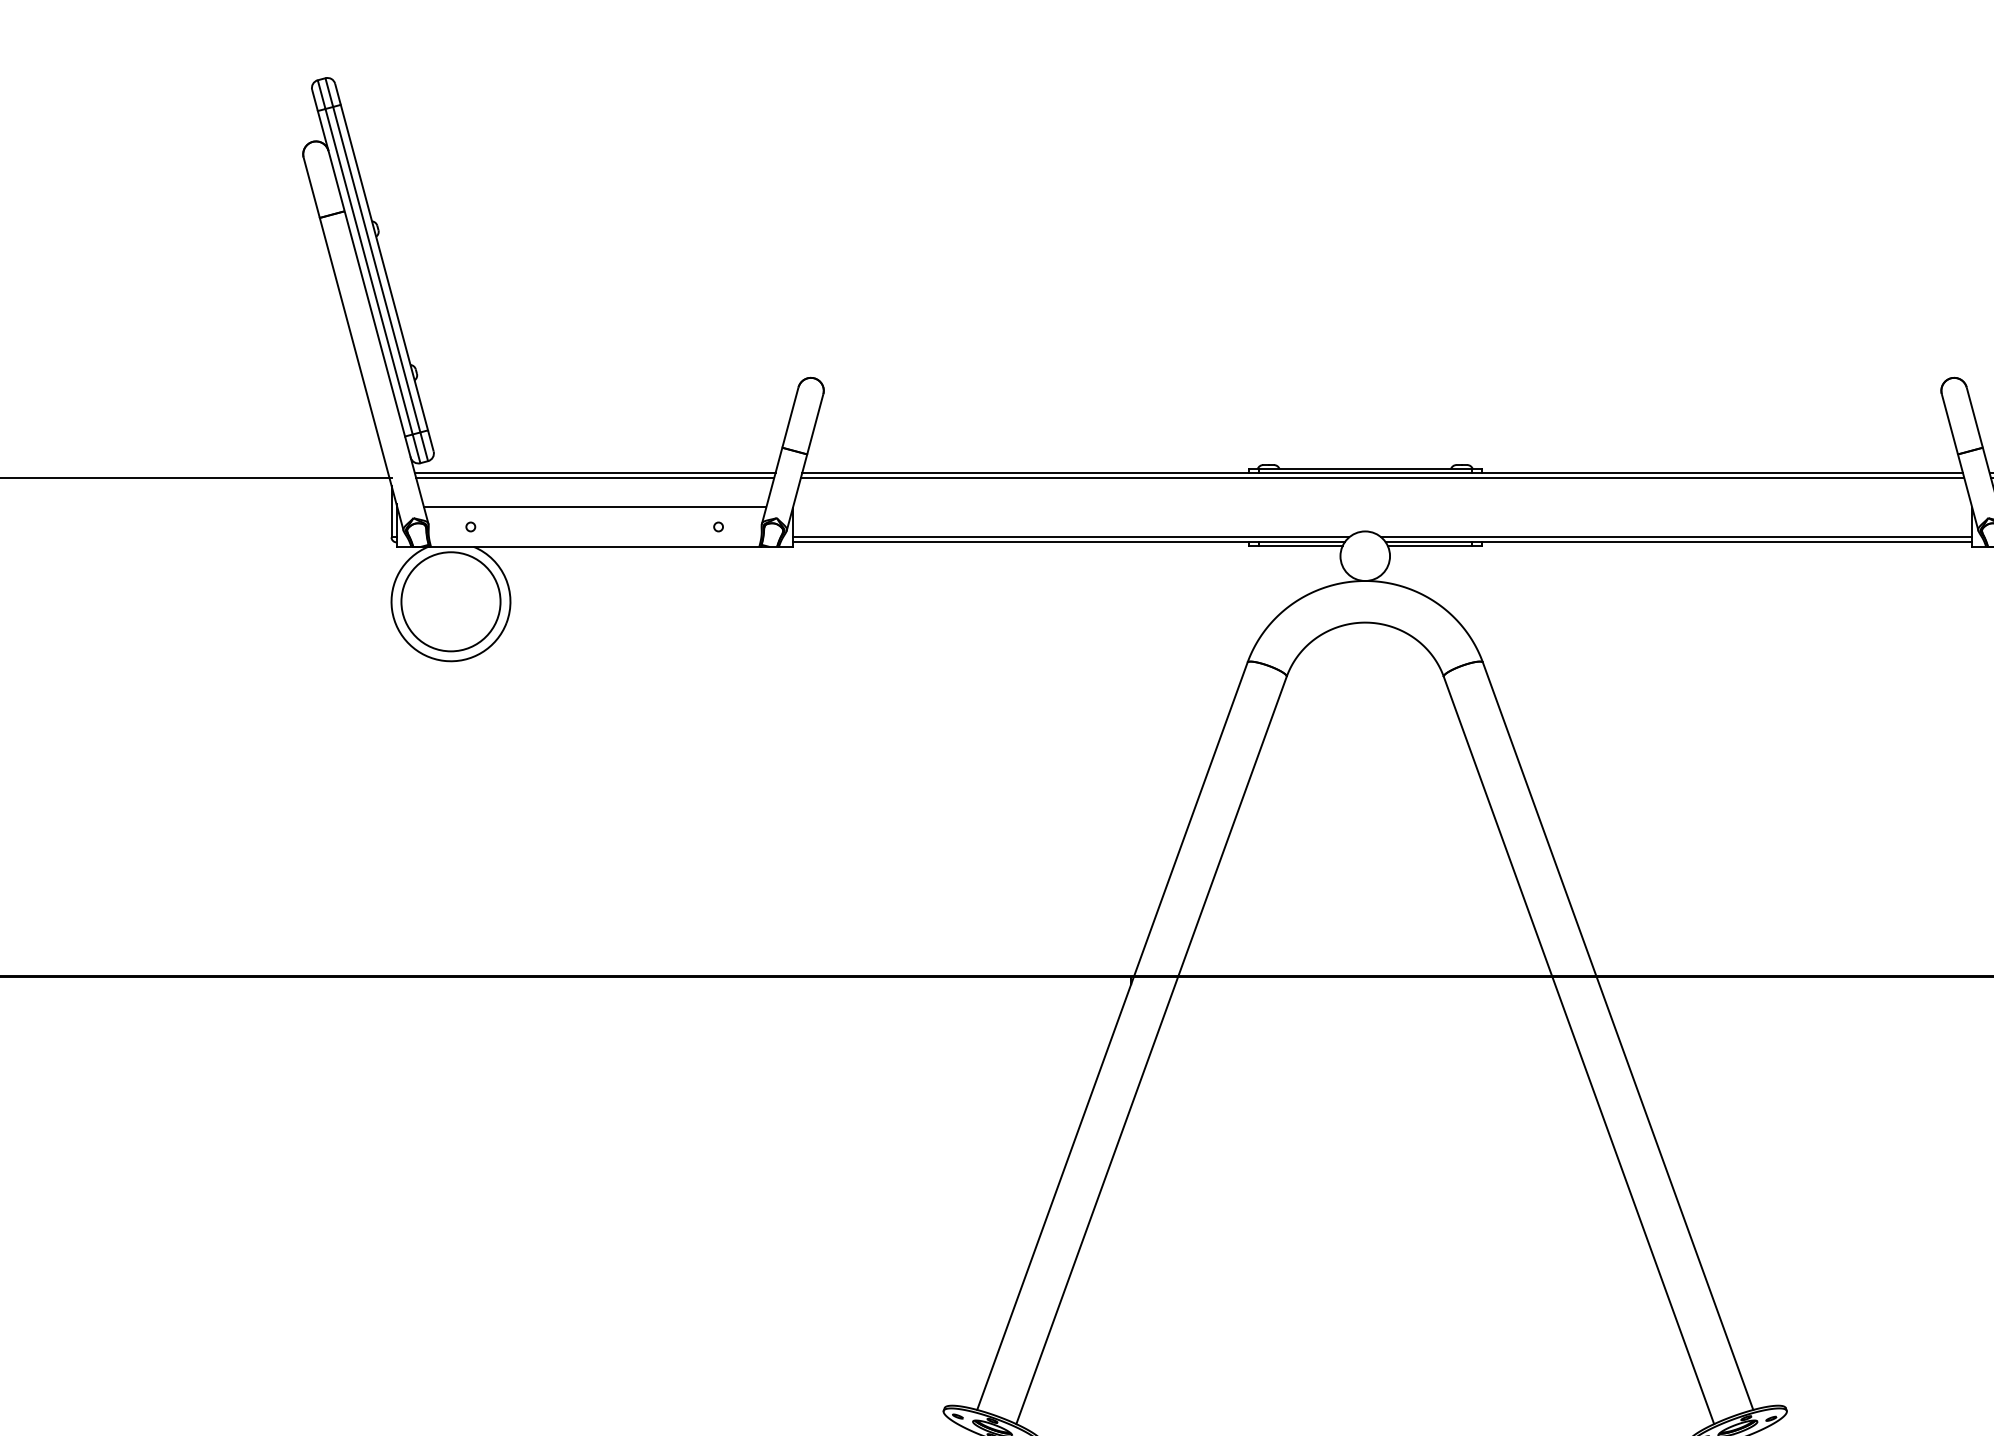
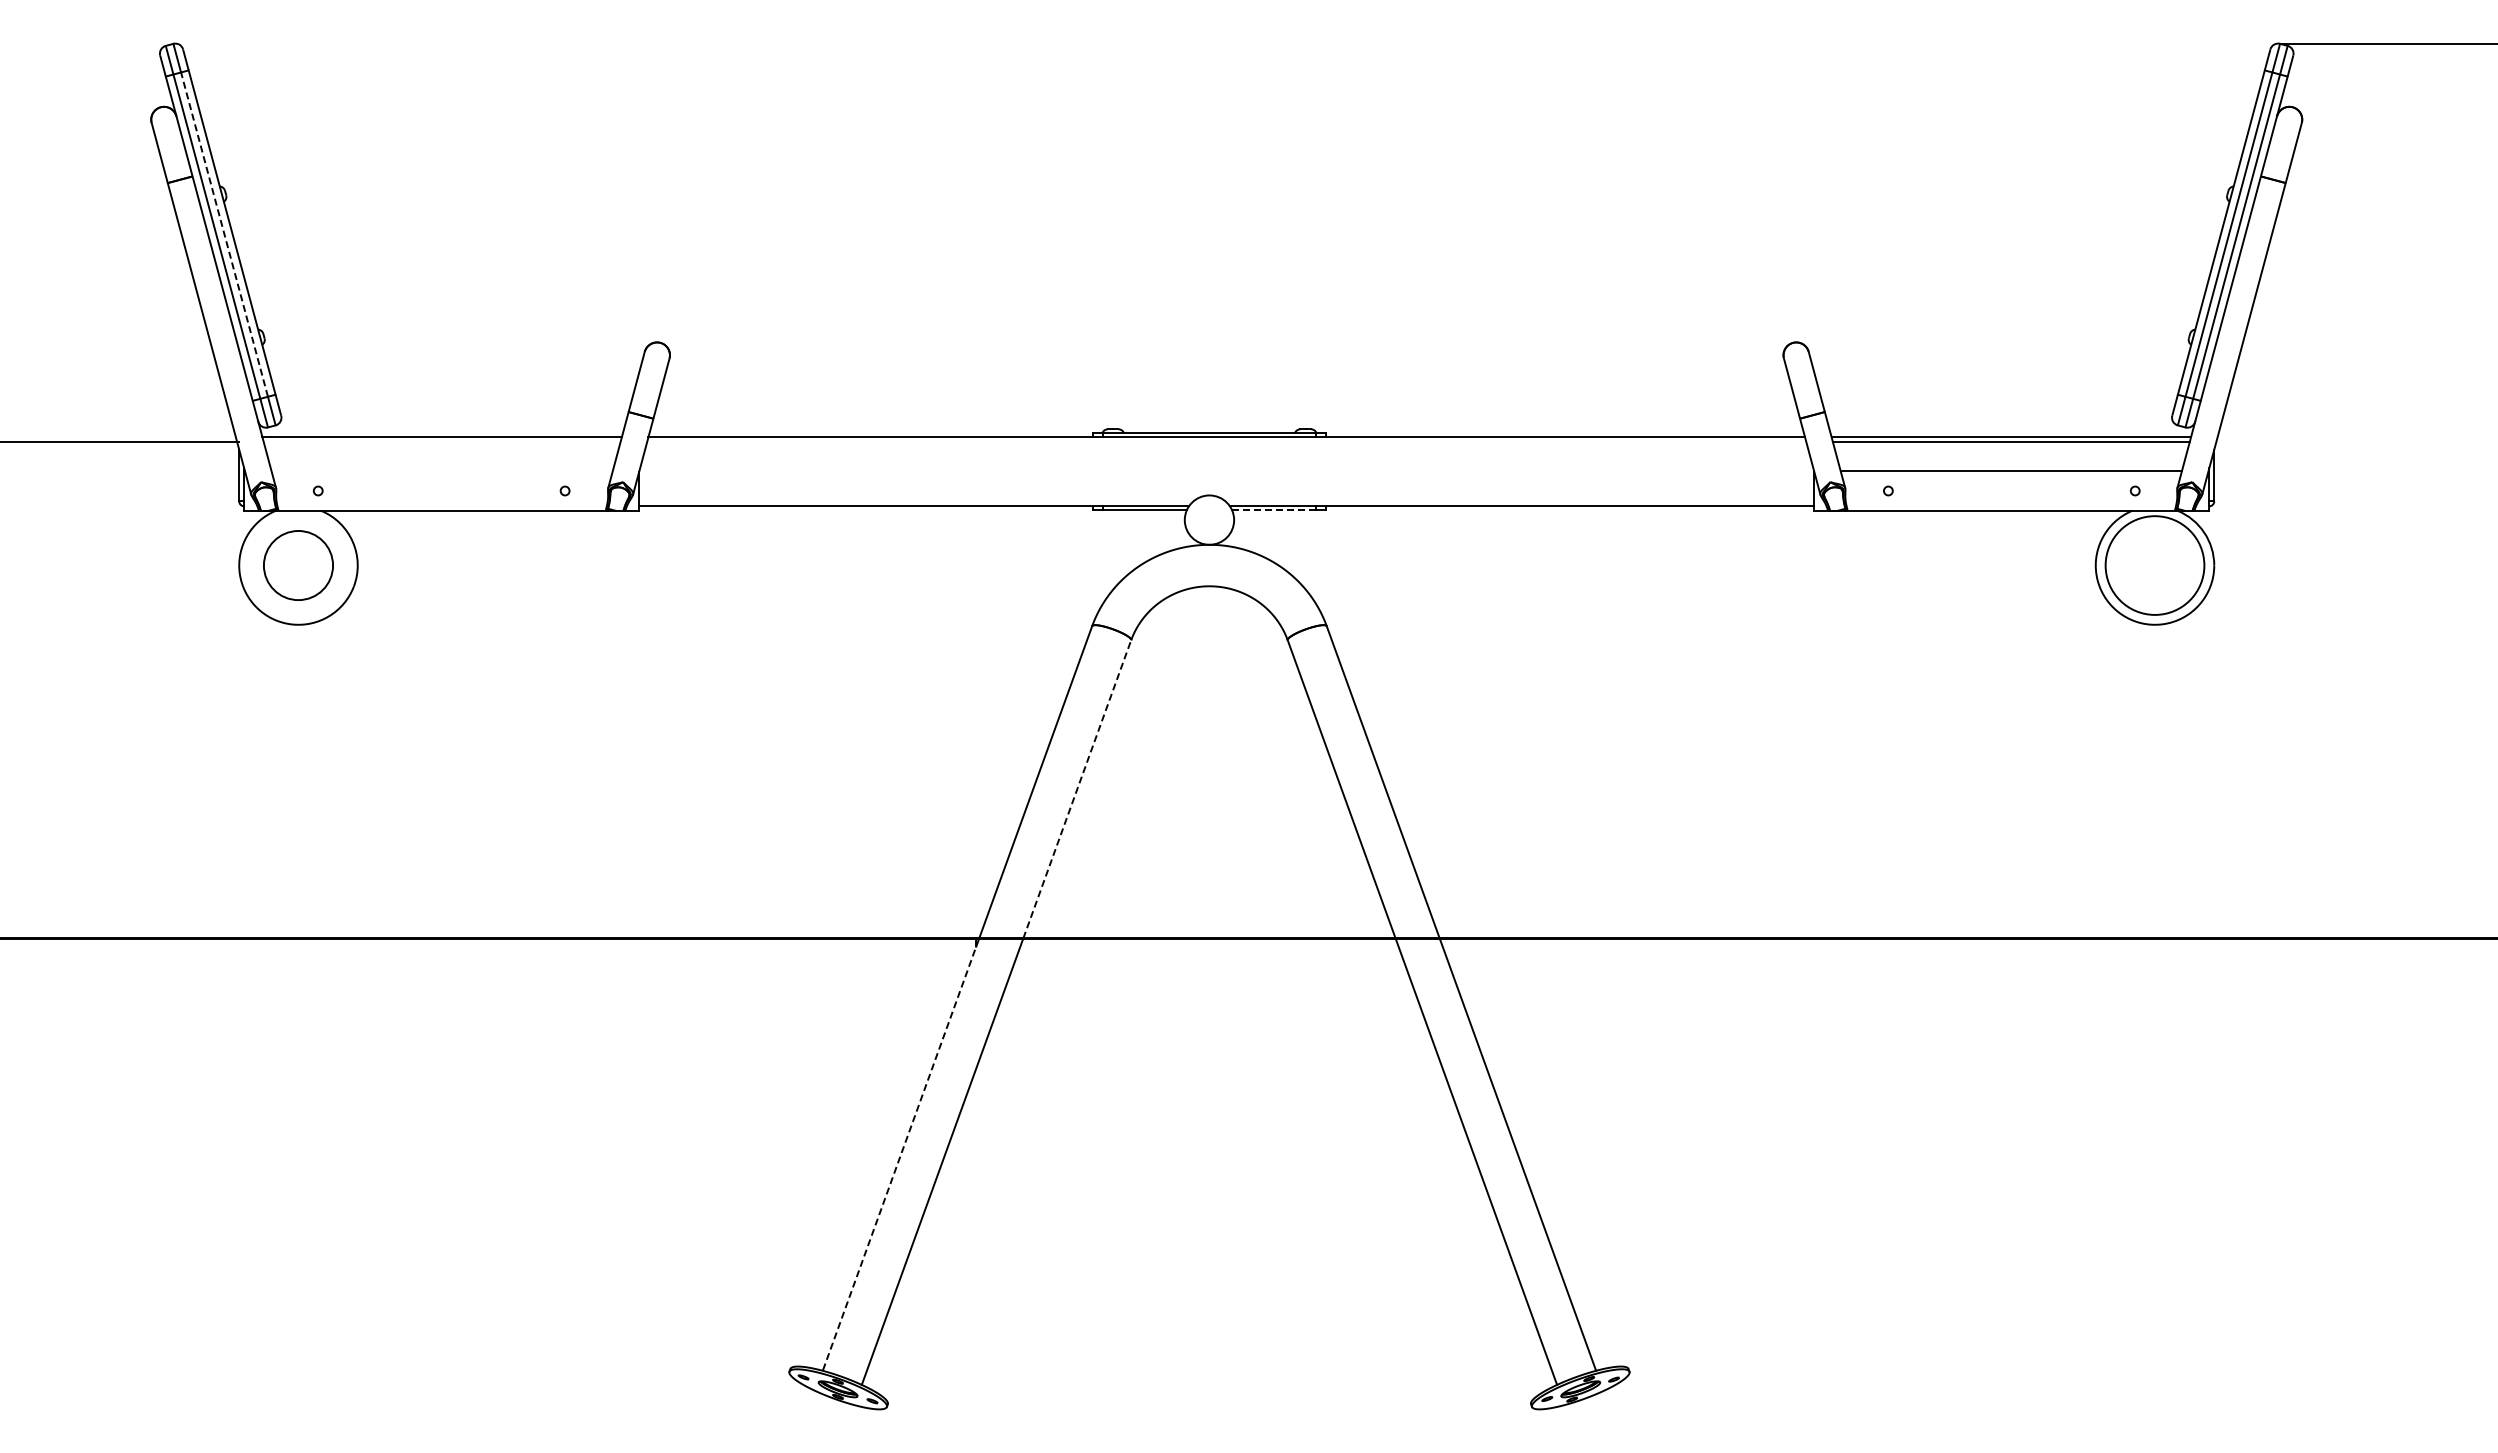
line: (376, 269) -> (224, 234), solid -> dashed
line: (594, 478) -> (441, 442), removed
line: (1382, 478) -> (1226, 442), removed
line: (594, 507) -> (441, 471), removed
line: (1071, 537) -> (916, 501), removed
line: (1676, 537) -> (1519, 501), removed
line: (1429, 546) -> (1273, 510), solid -> dashed
circle: (451, 601) -> (298, 565), size x0.7
line: (1232, 826) -> (1077, 789), solid -> dashed
line: (1055, 1193) -> (900, 1155), solid -> dashed

